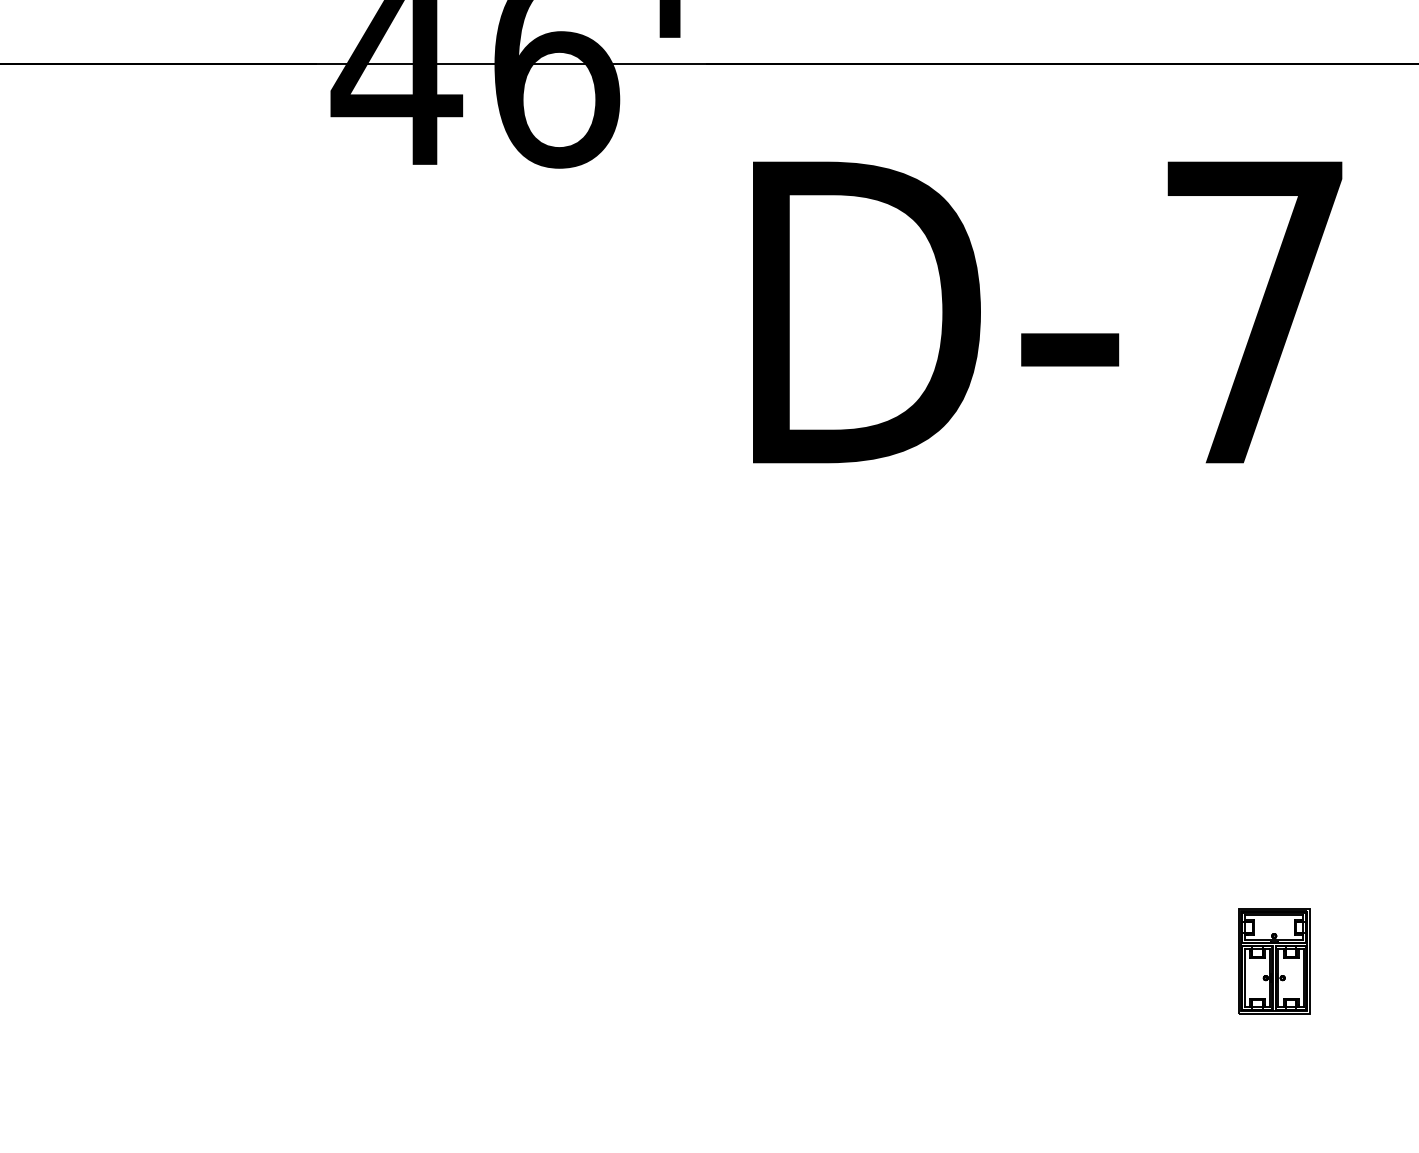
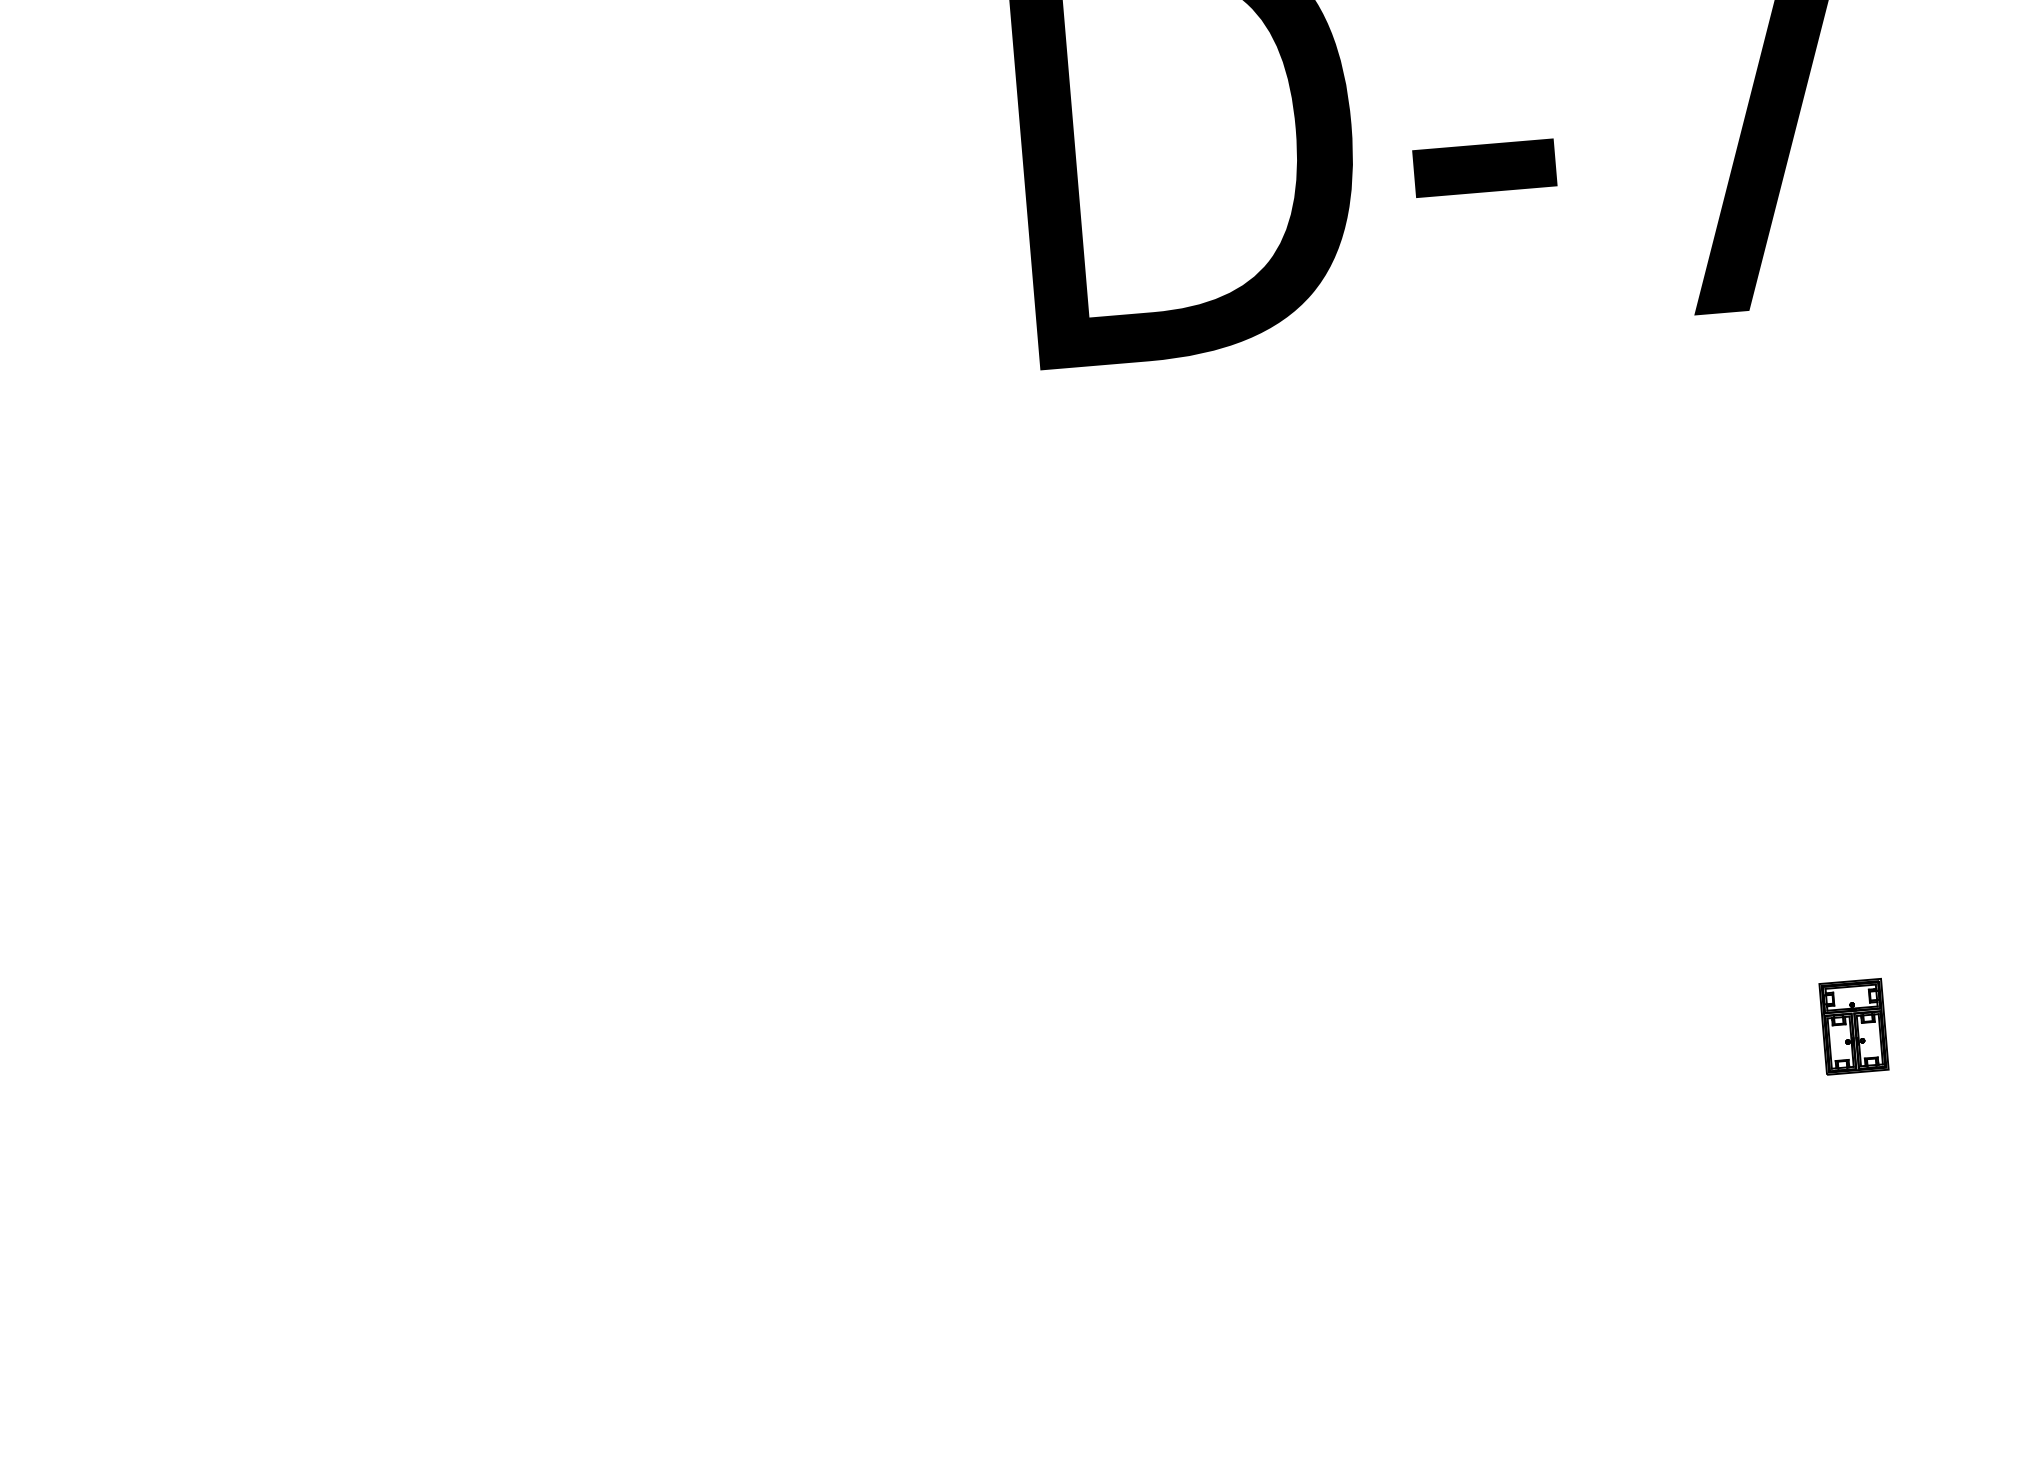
part: (1274, 961) -> (1854, 1026), size x0.6

